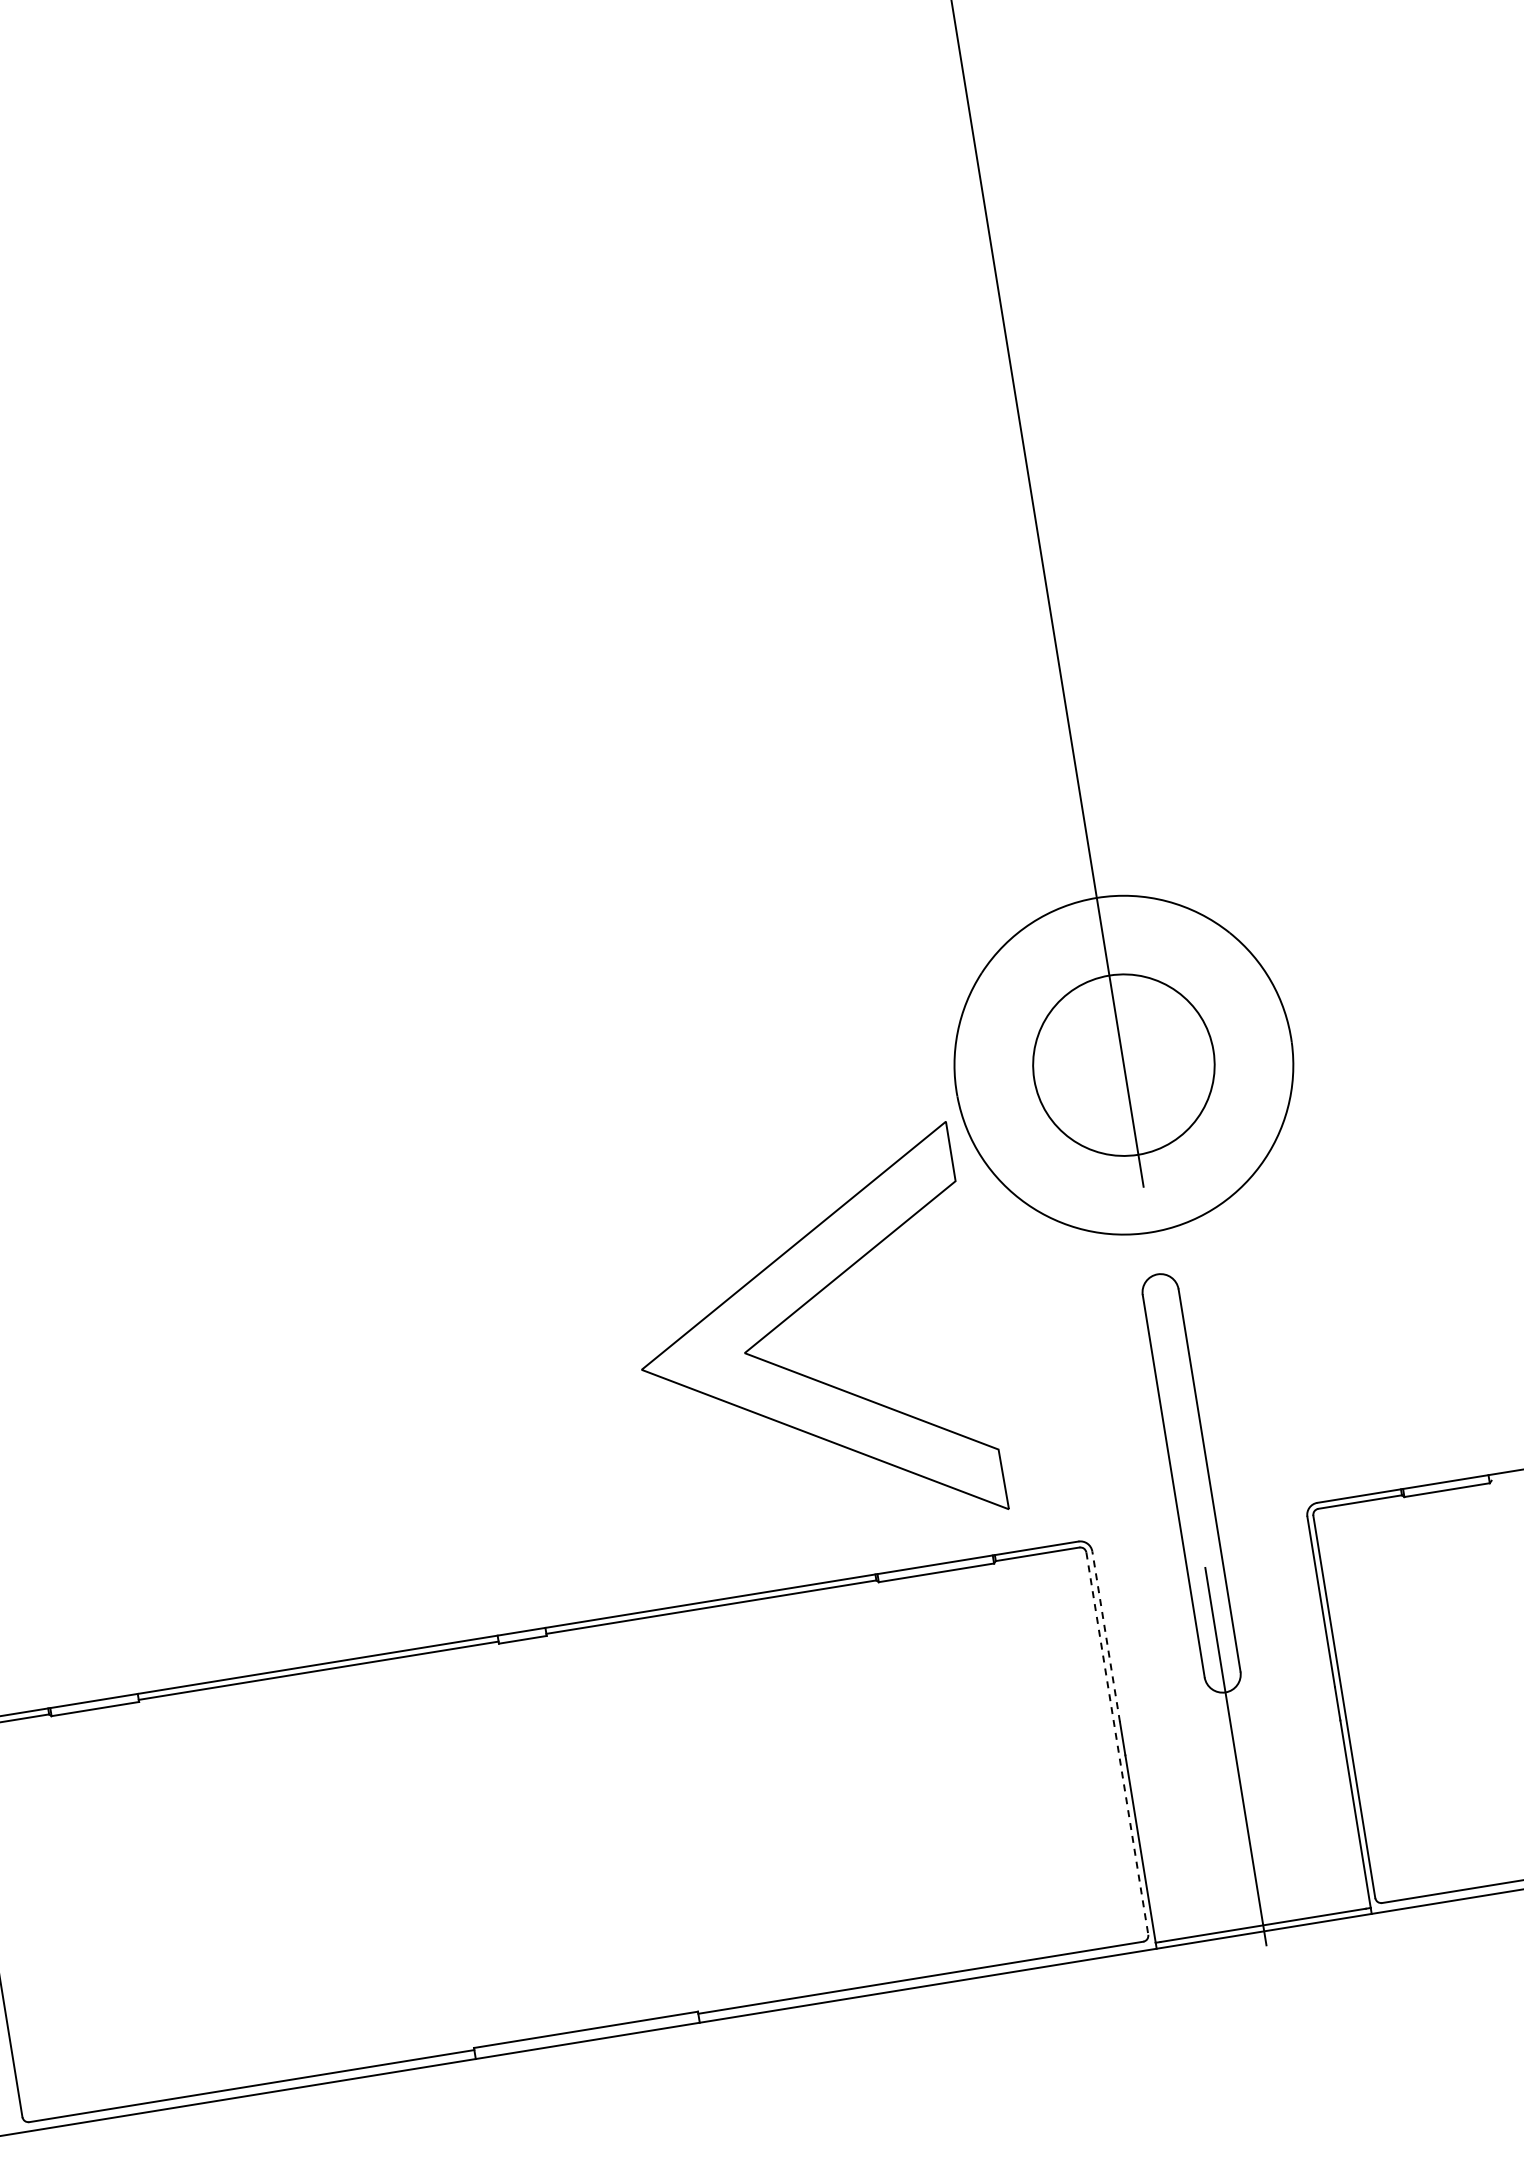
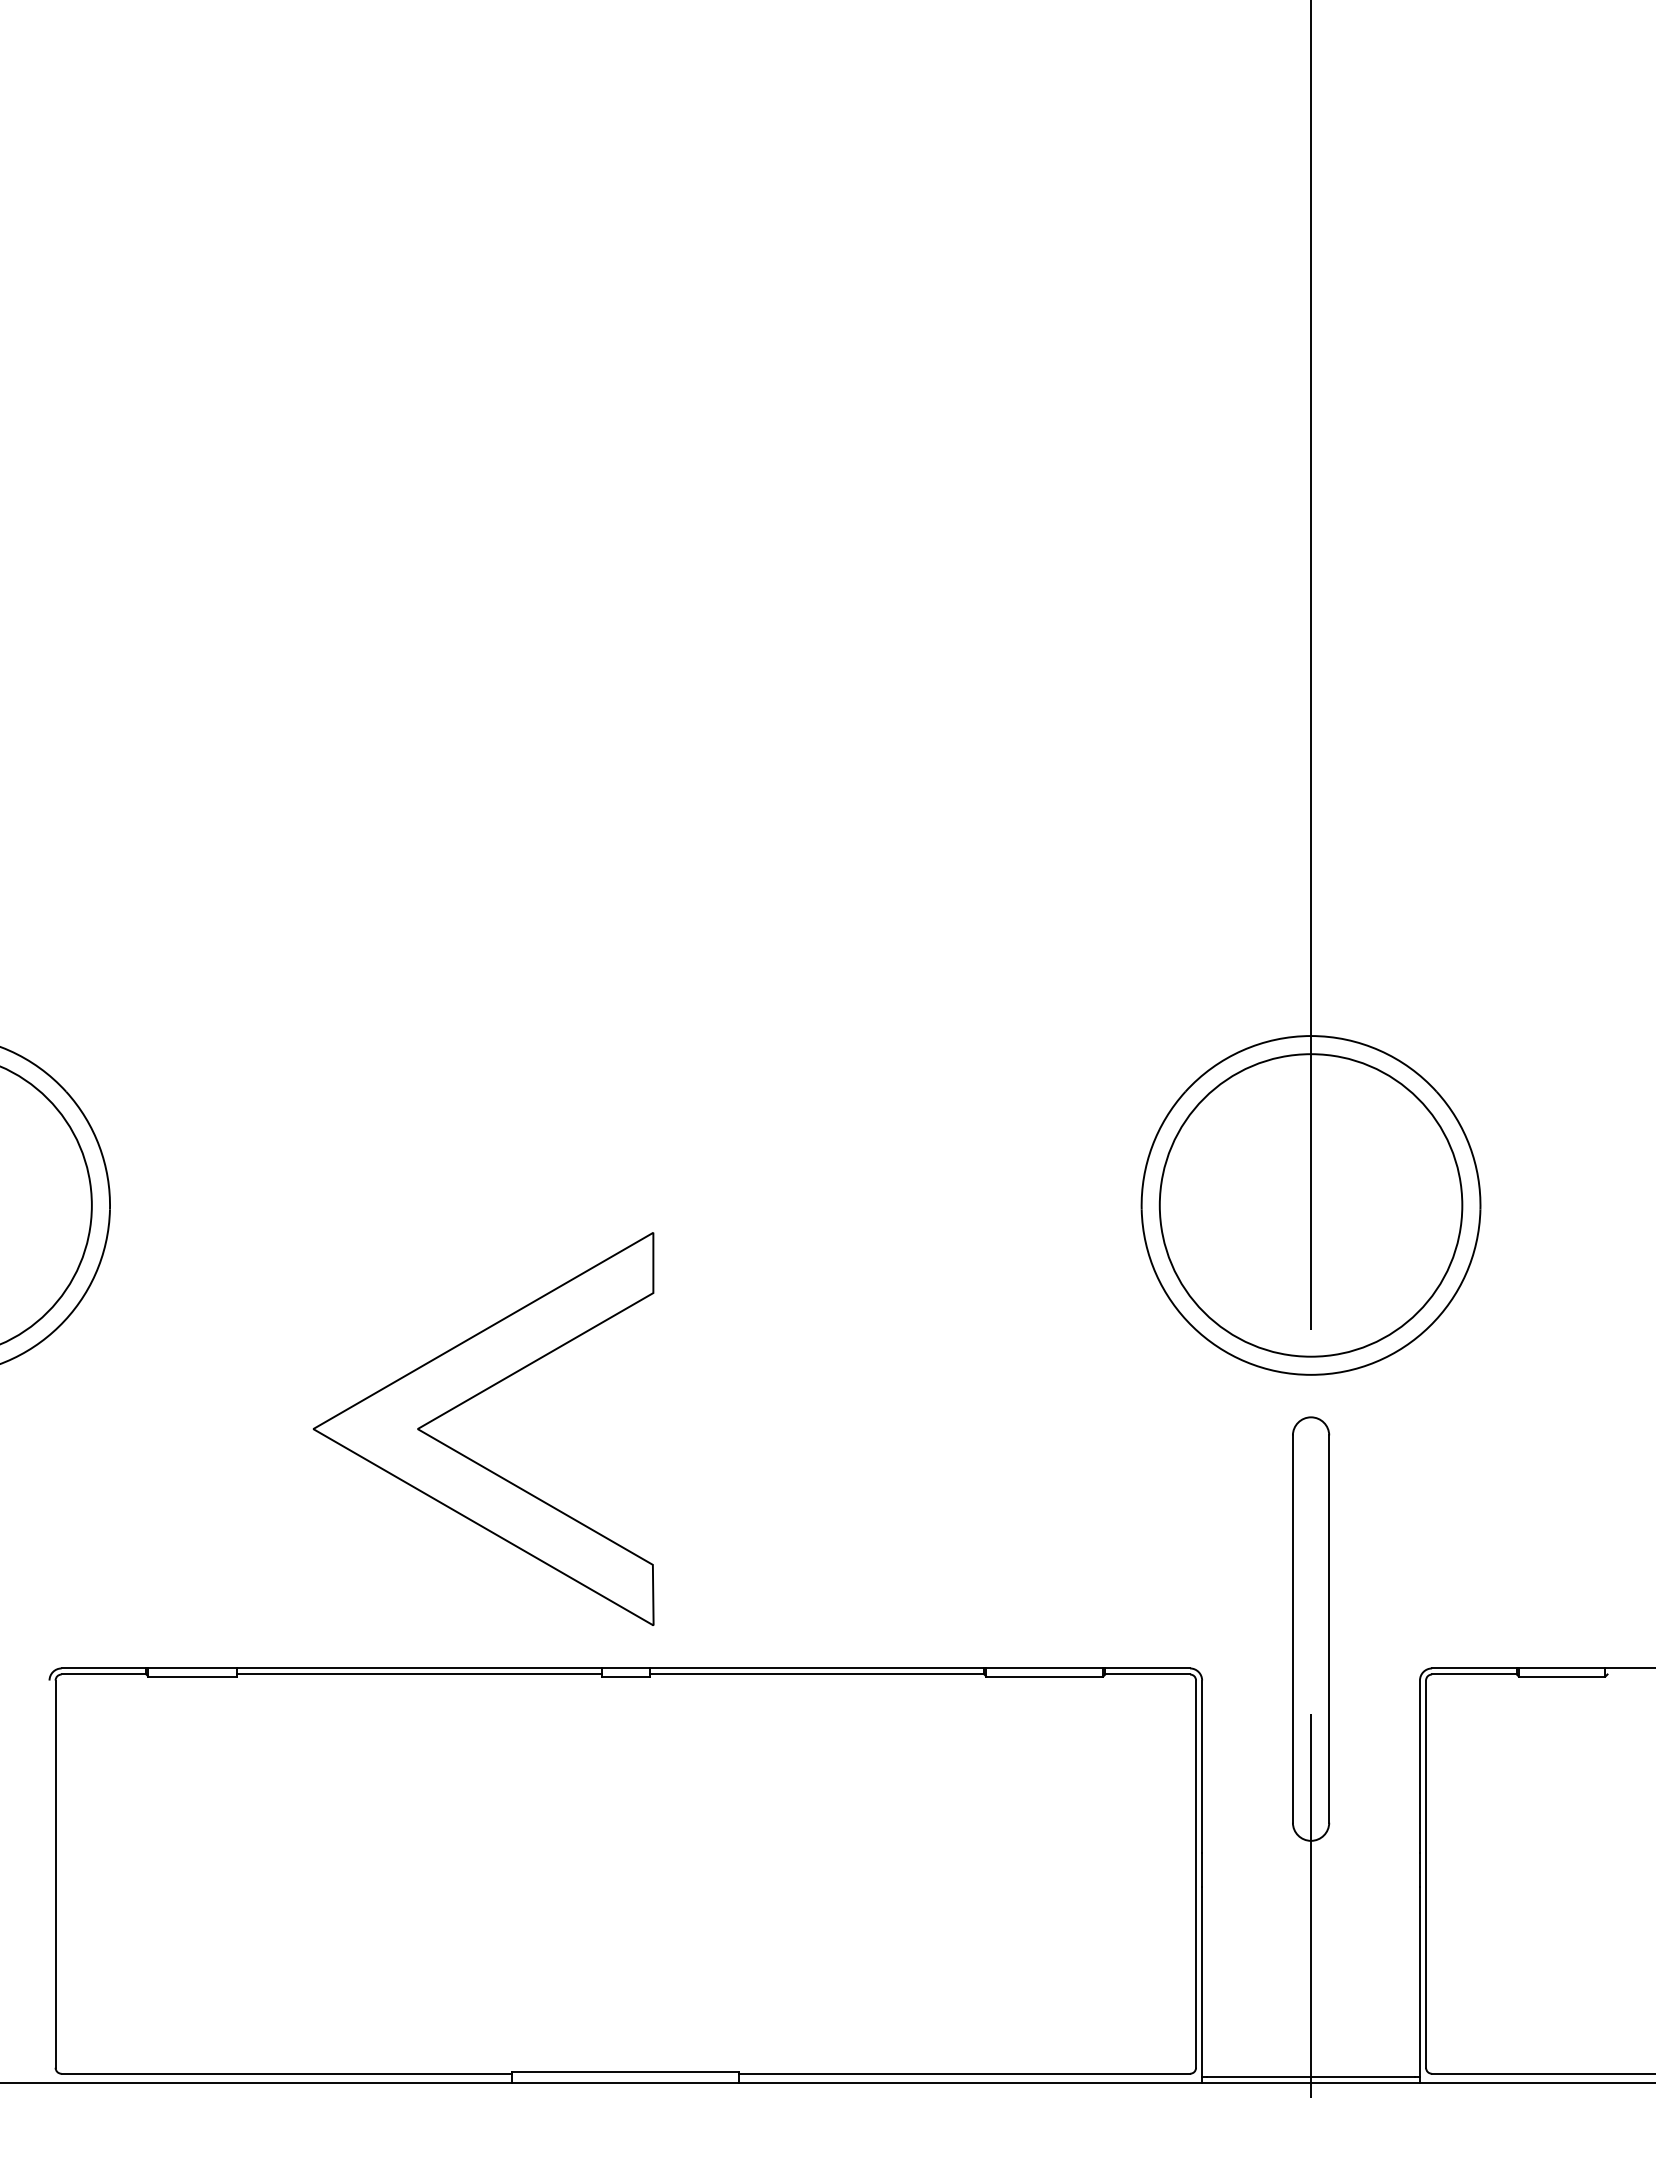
circle: (1123, 1065) -> (1310, 1205), size x1.67
part: (791, 1316) -> (469, 1400), moved
line: (1106, 1636) -> (1202, 1766), dashed -> solid
line: (1117, 1743) -> (1196, 1874), dashed -> solid

